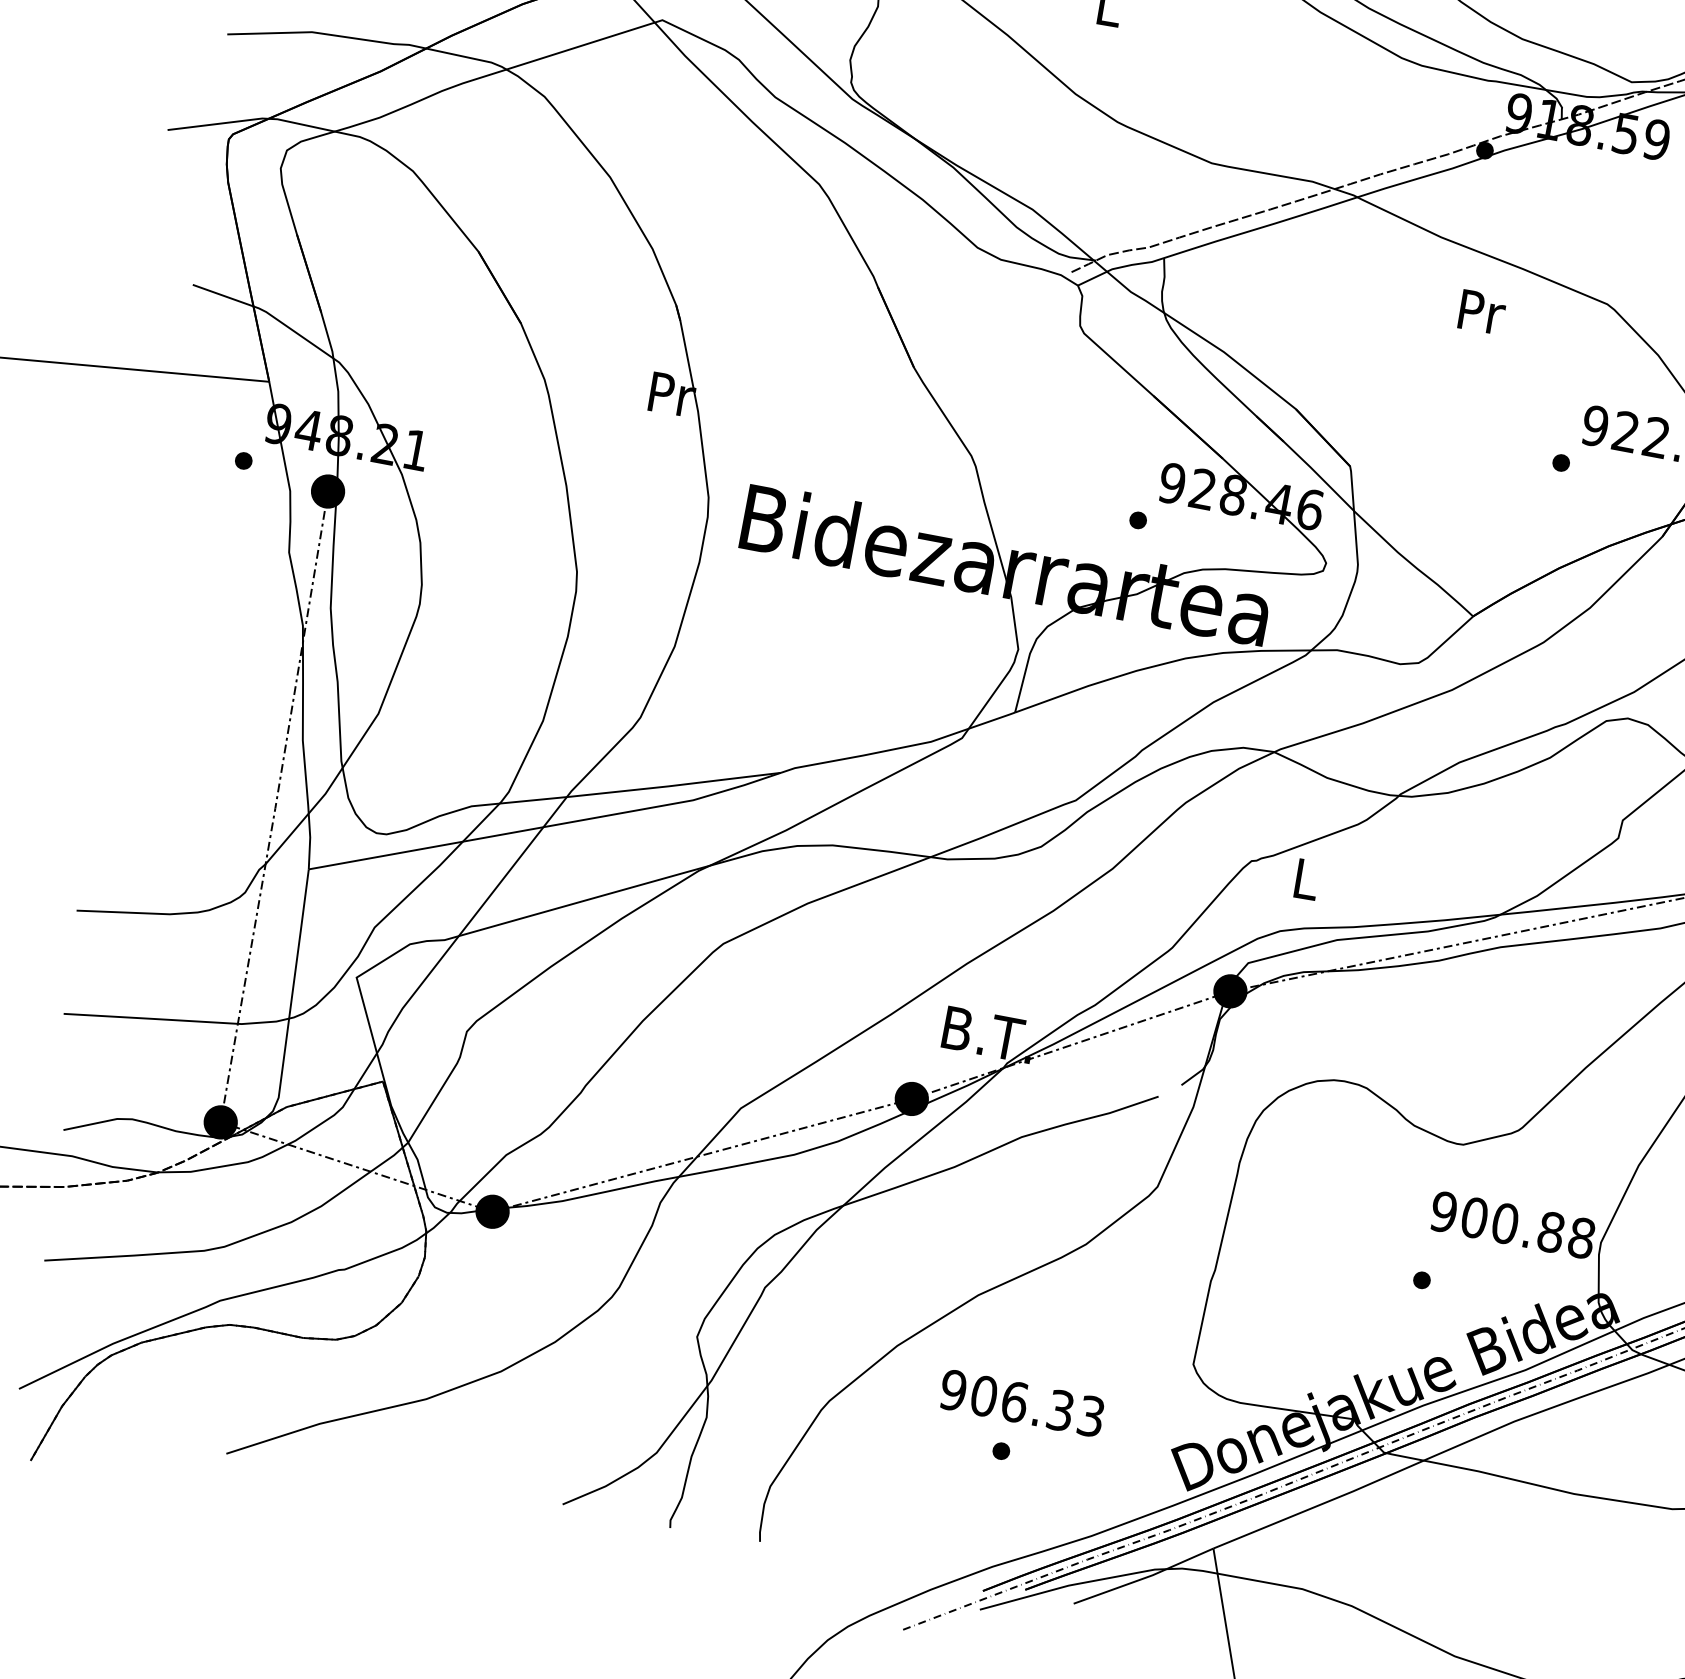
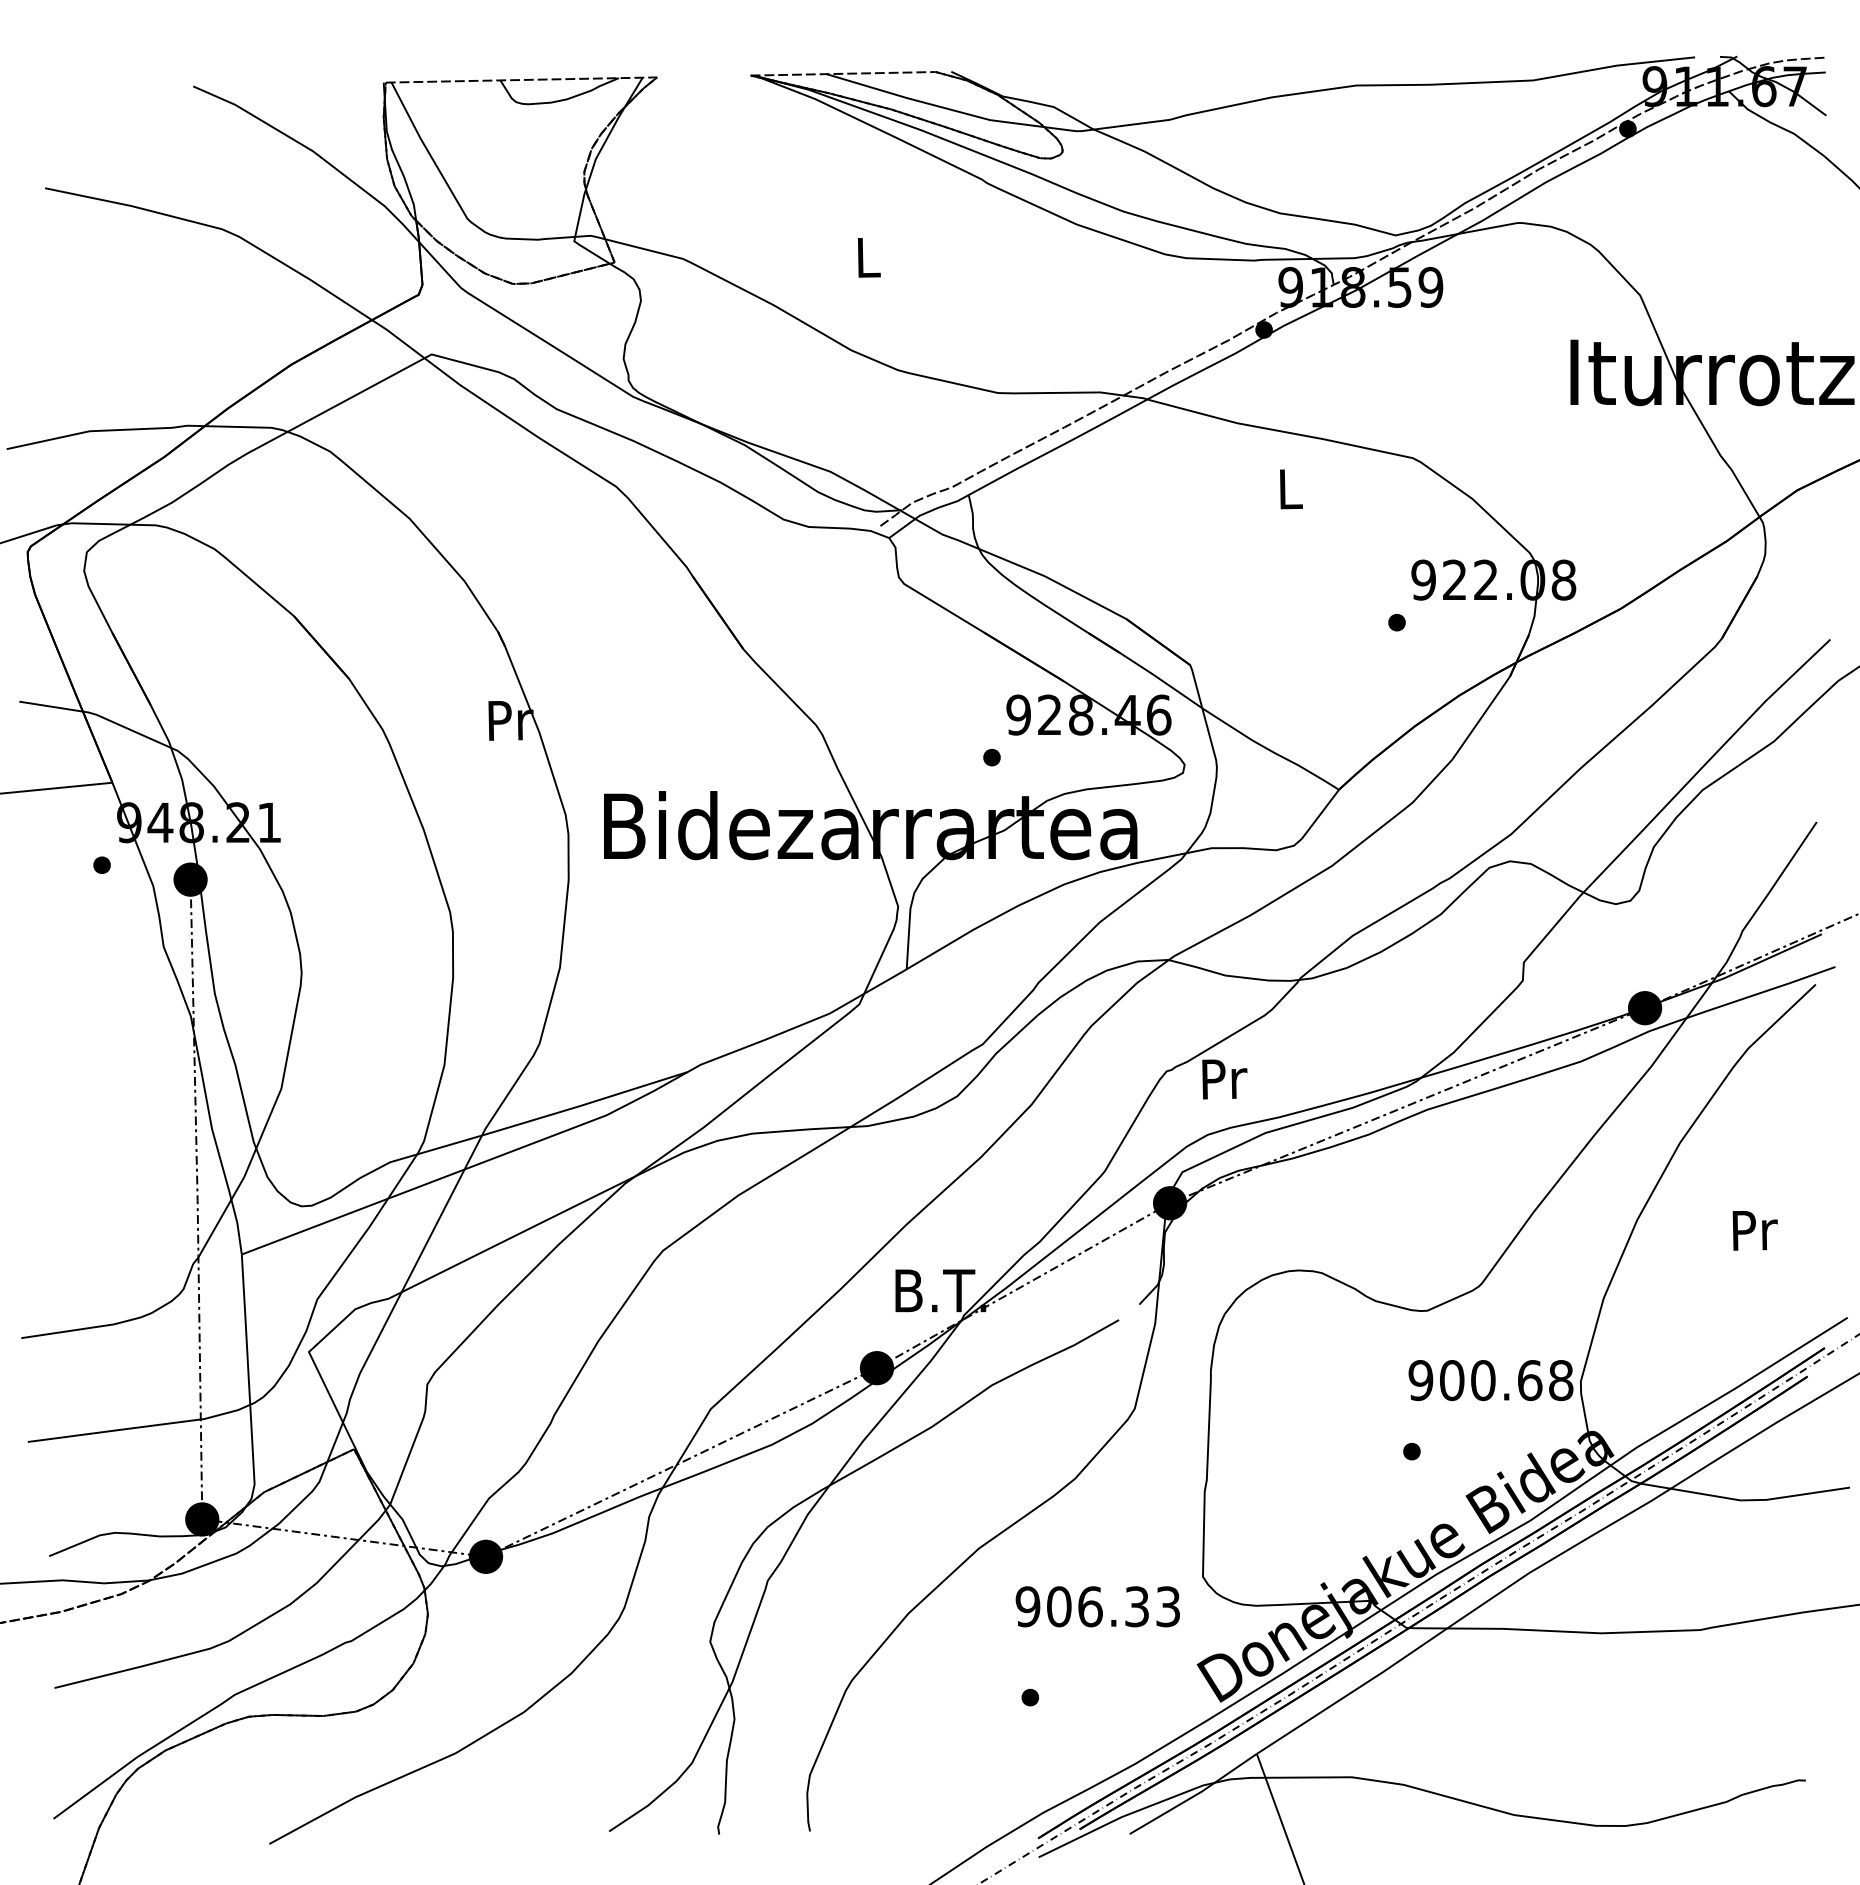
text: (1481, 312) -> (1290, 489), Pr -> L
text: (1306, 879) -> (1224, 1079), L -> Pr
text: (1550, 1232) -> (1529, 1380), 900.88 -> 900.68
text: (1021, 1403) -> (1097, 1606), moved

